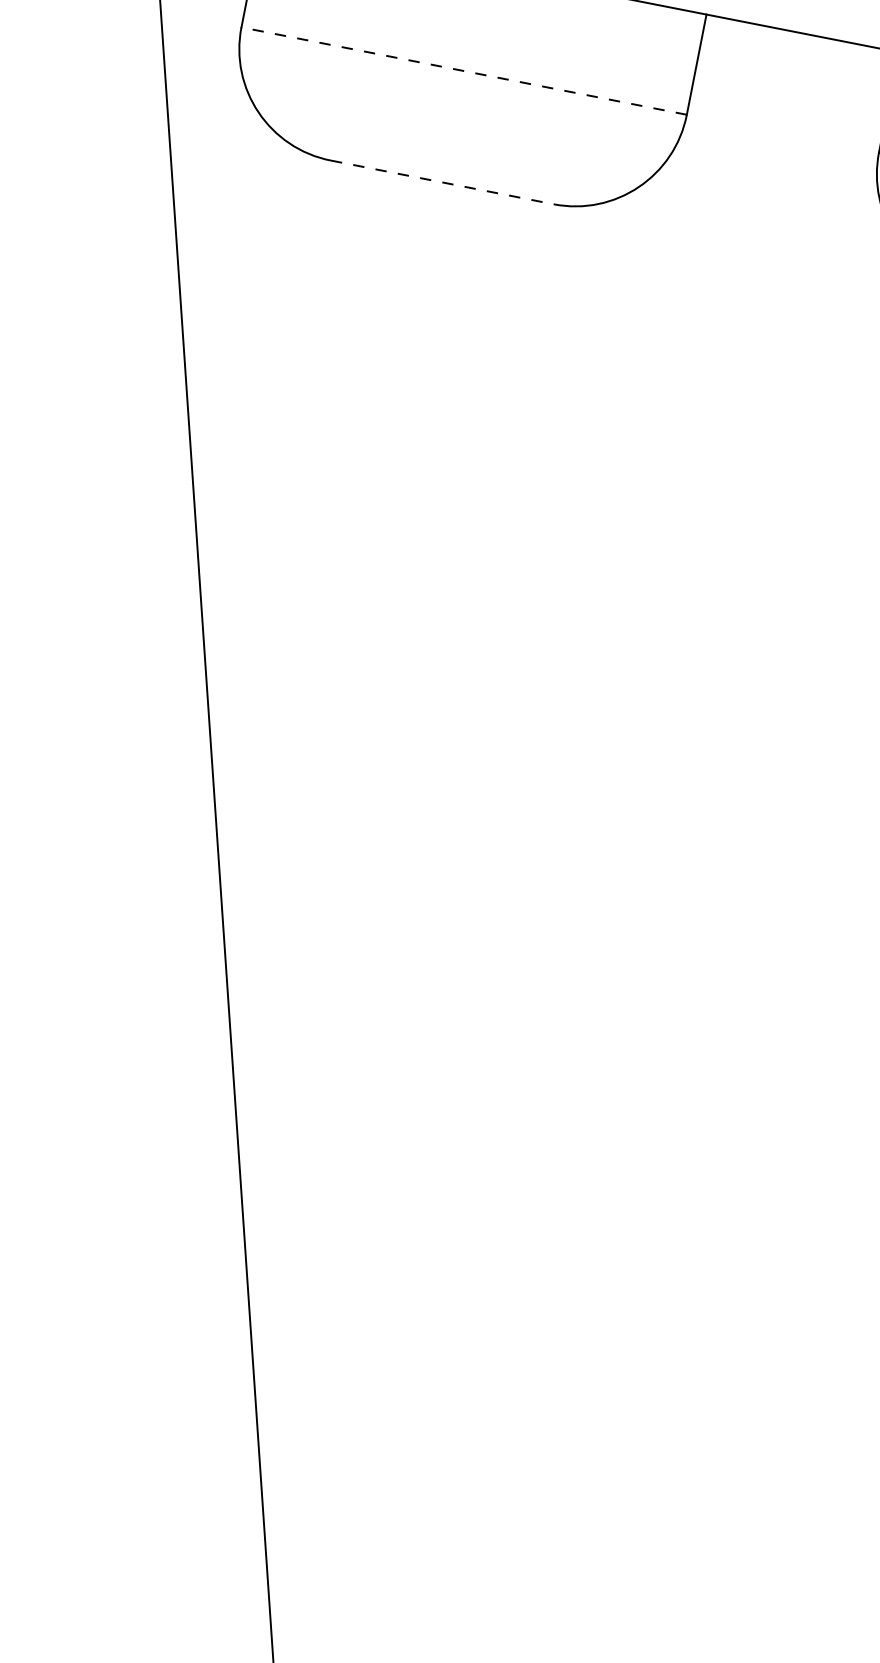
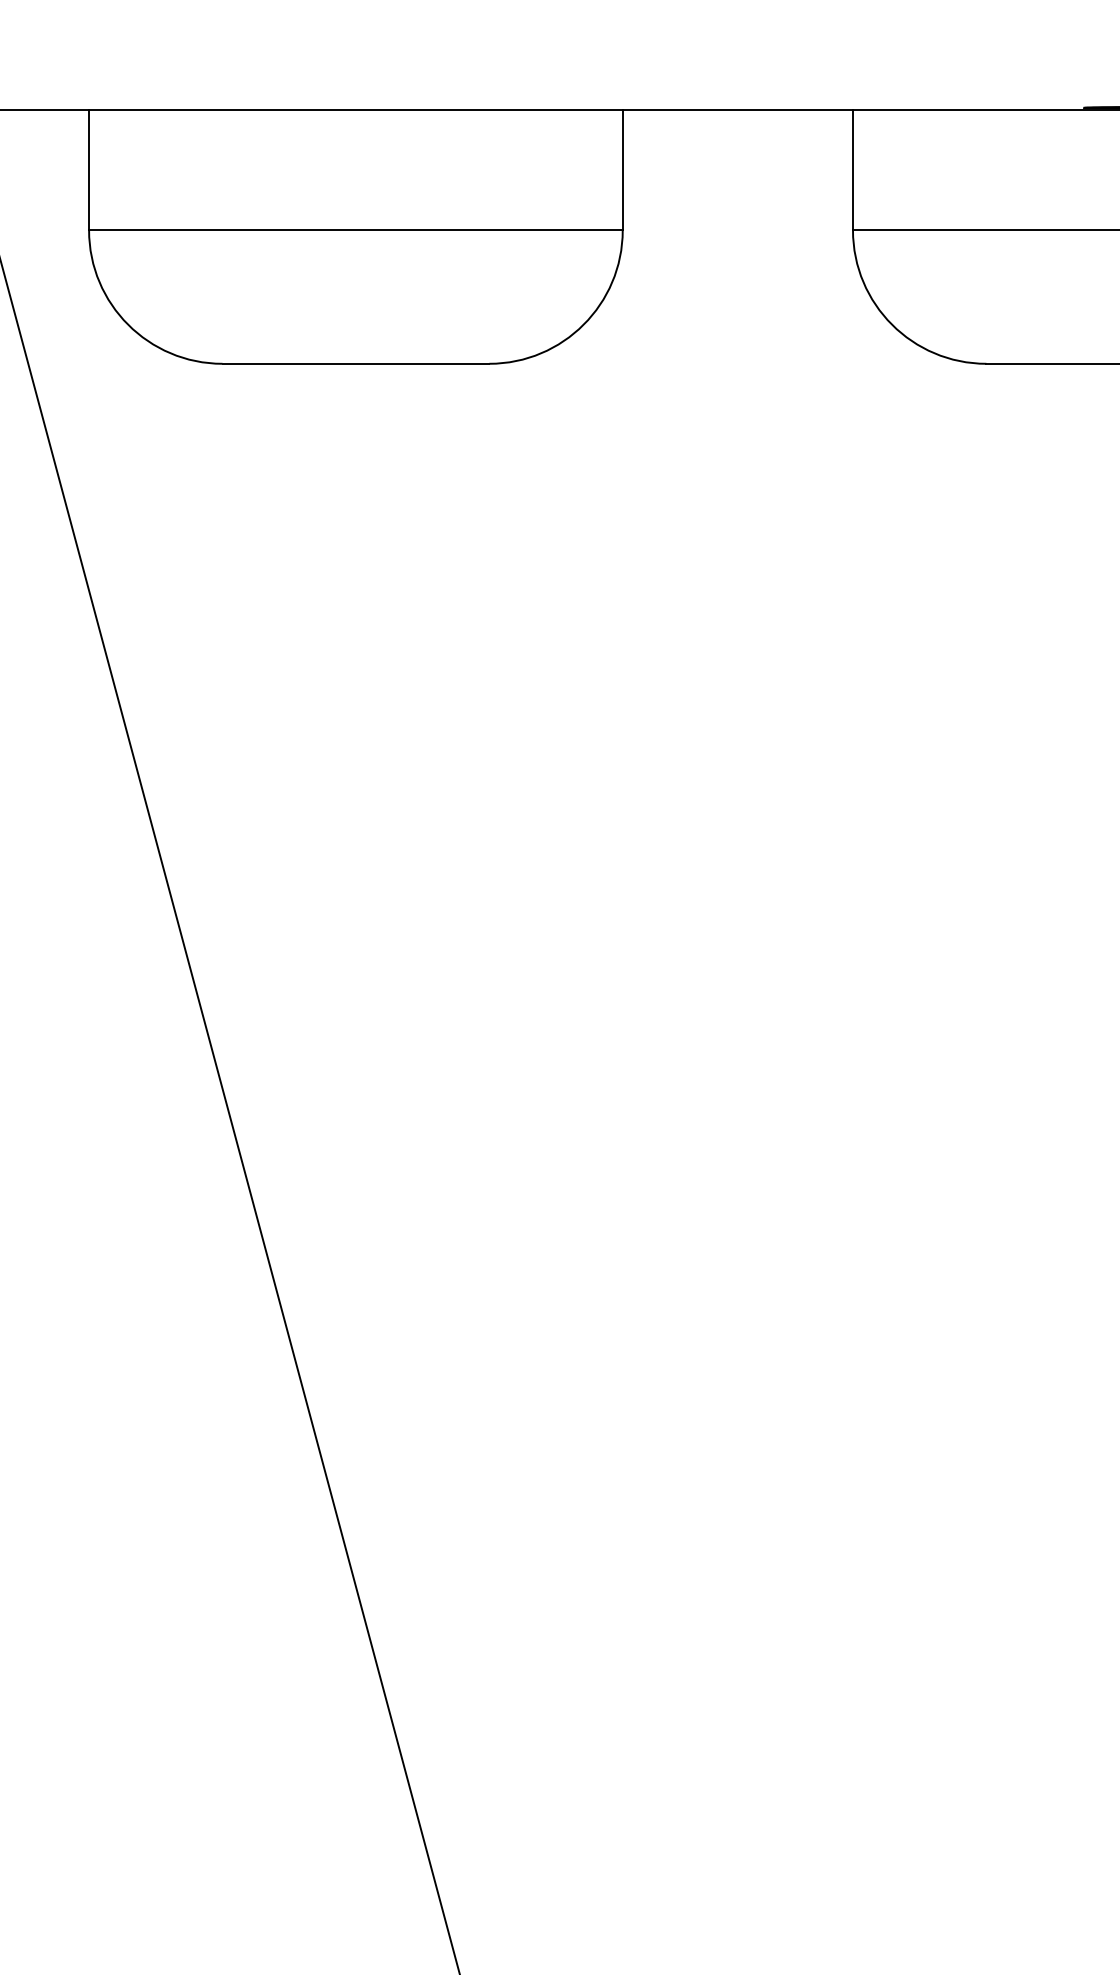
line: (463, 71) -> (355, 230), dashed -> solid
line: (442, 182) -> (356, 363), dashed -> solid

